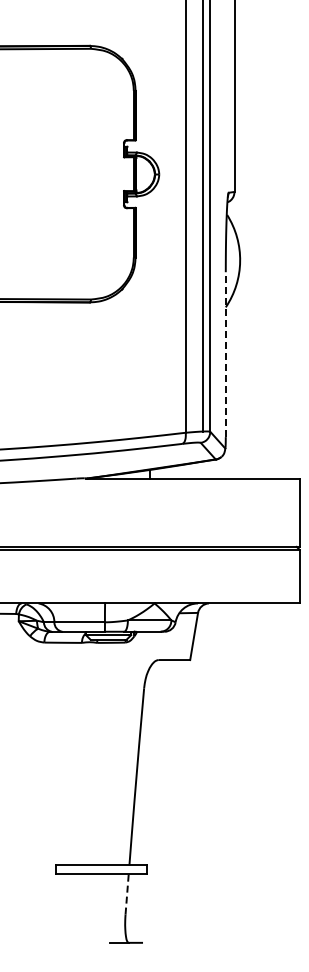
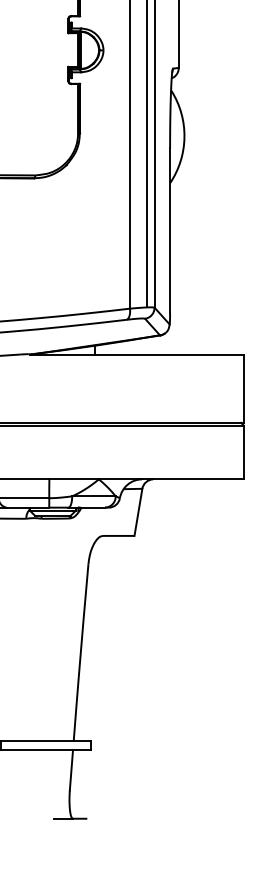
line: (225, 354) -> (169, 230), dashed -> solid
line: (127, 893) -> (71, 769), dashed -> solid

